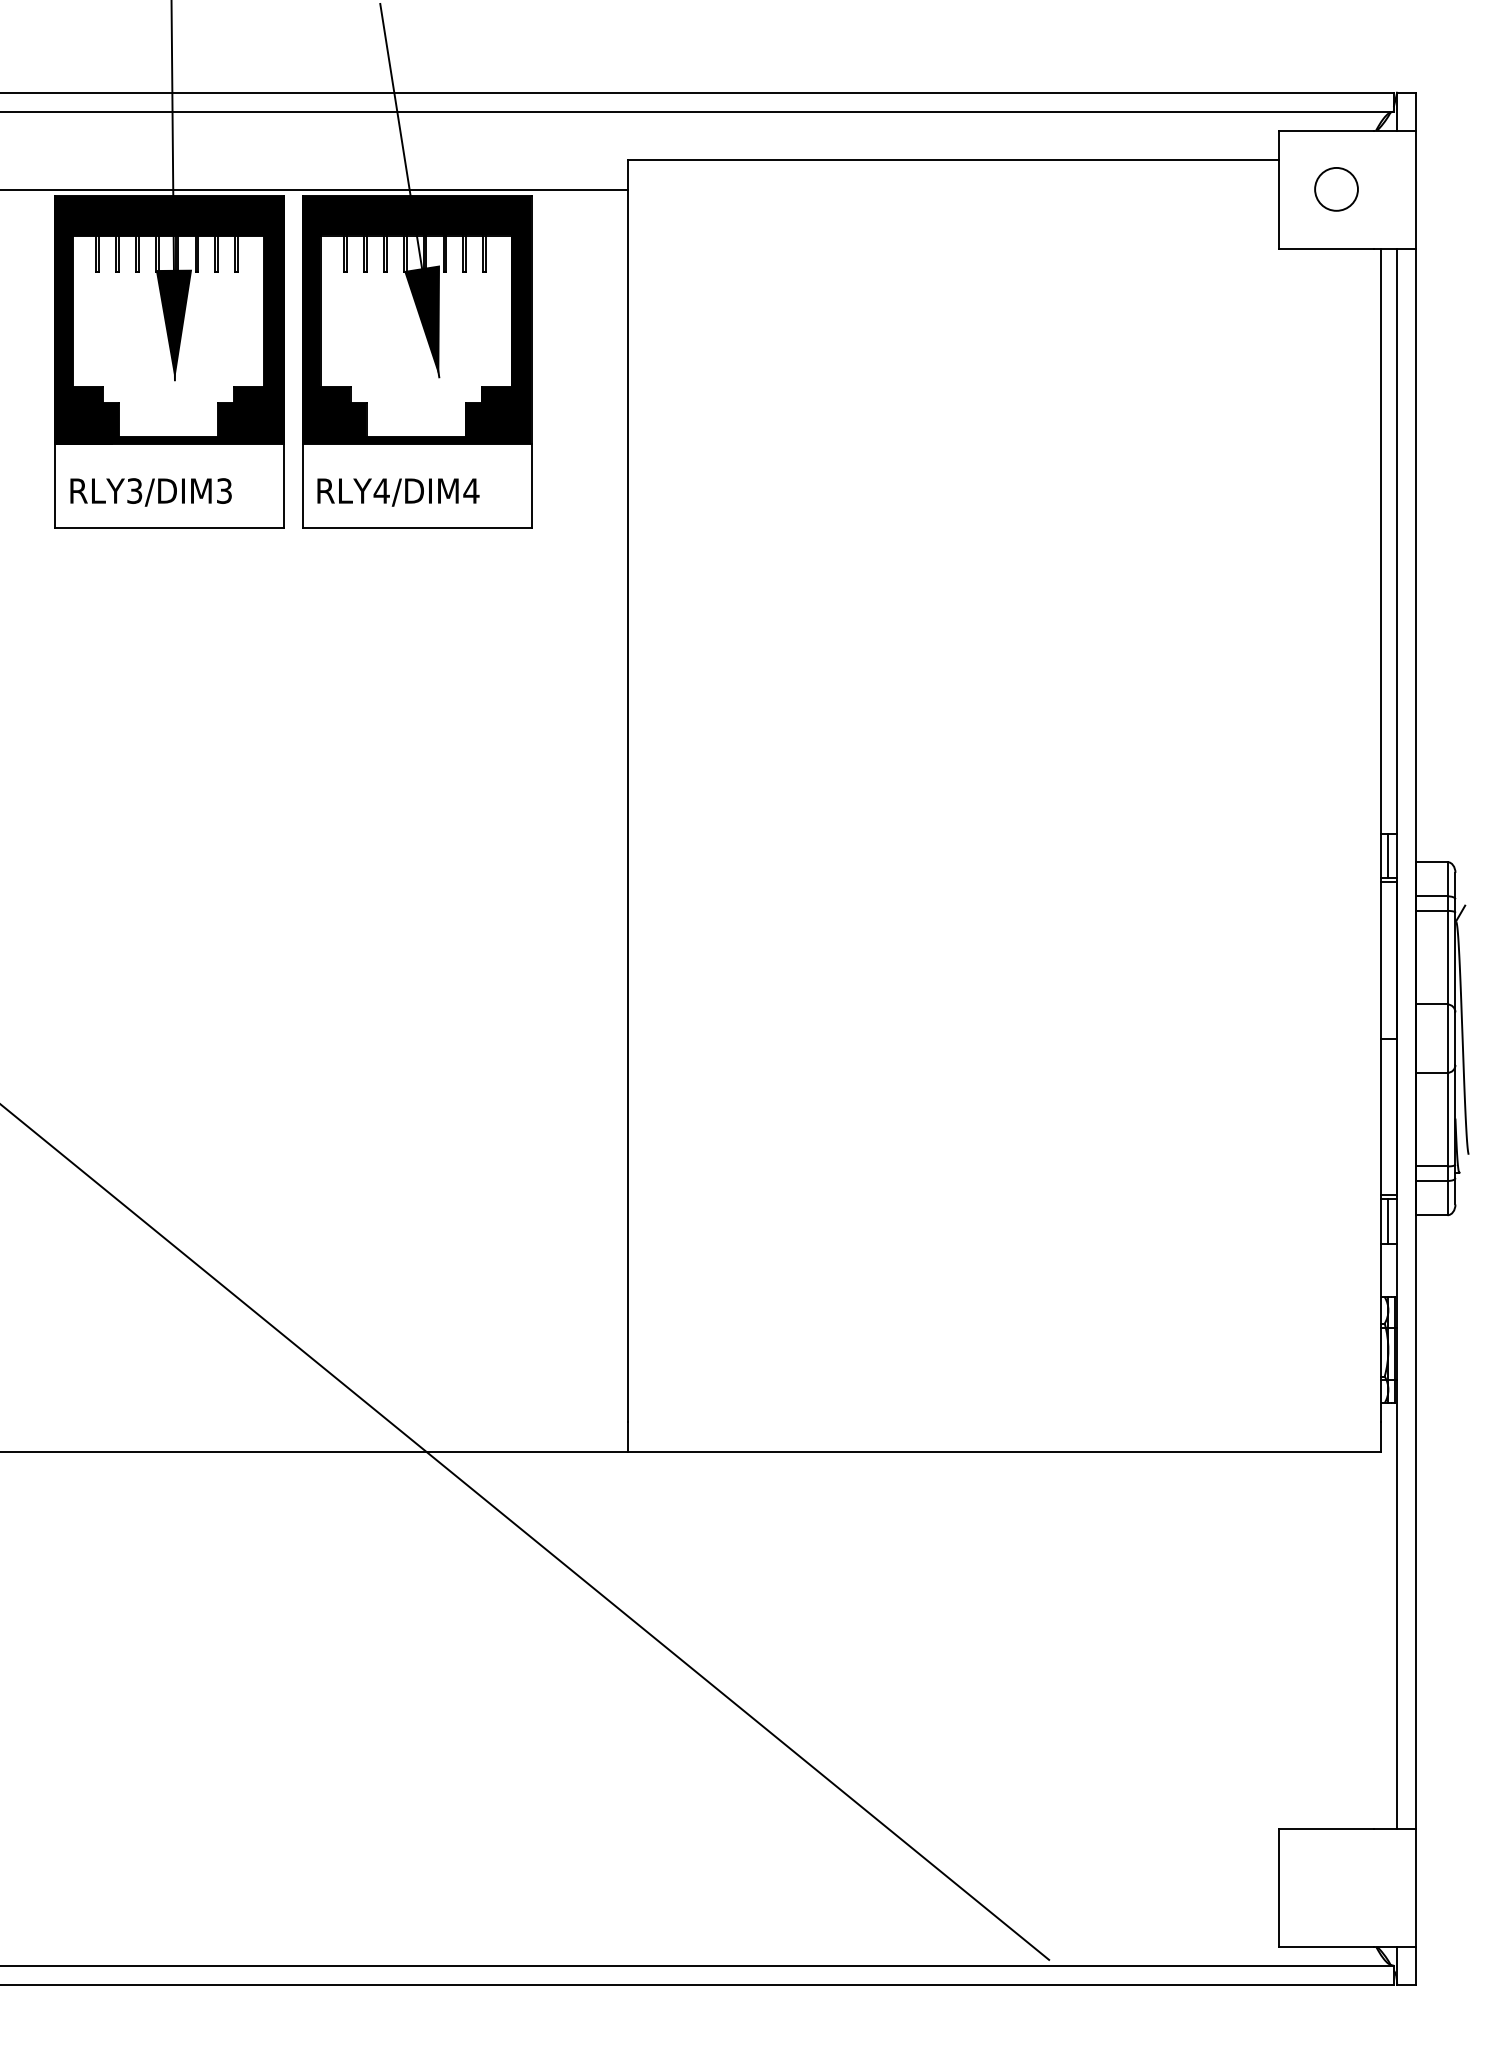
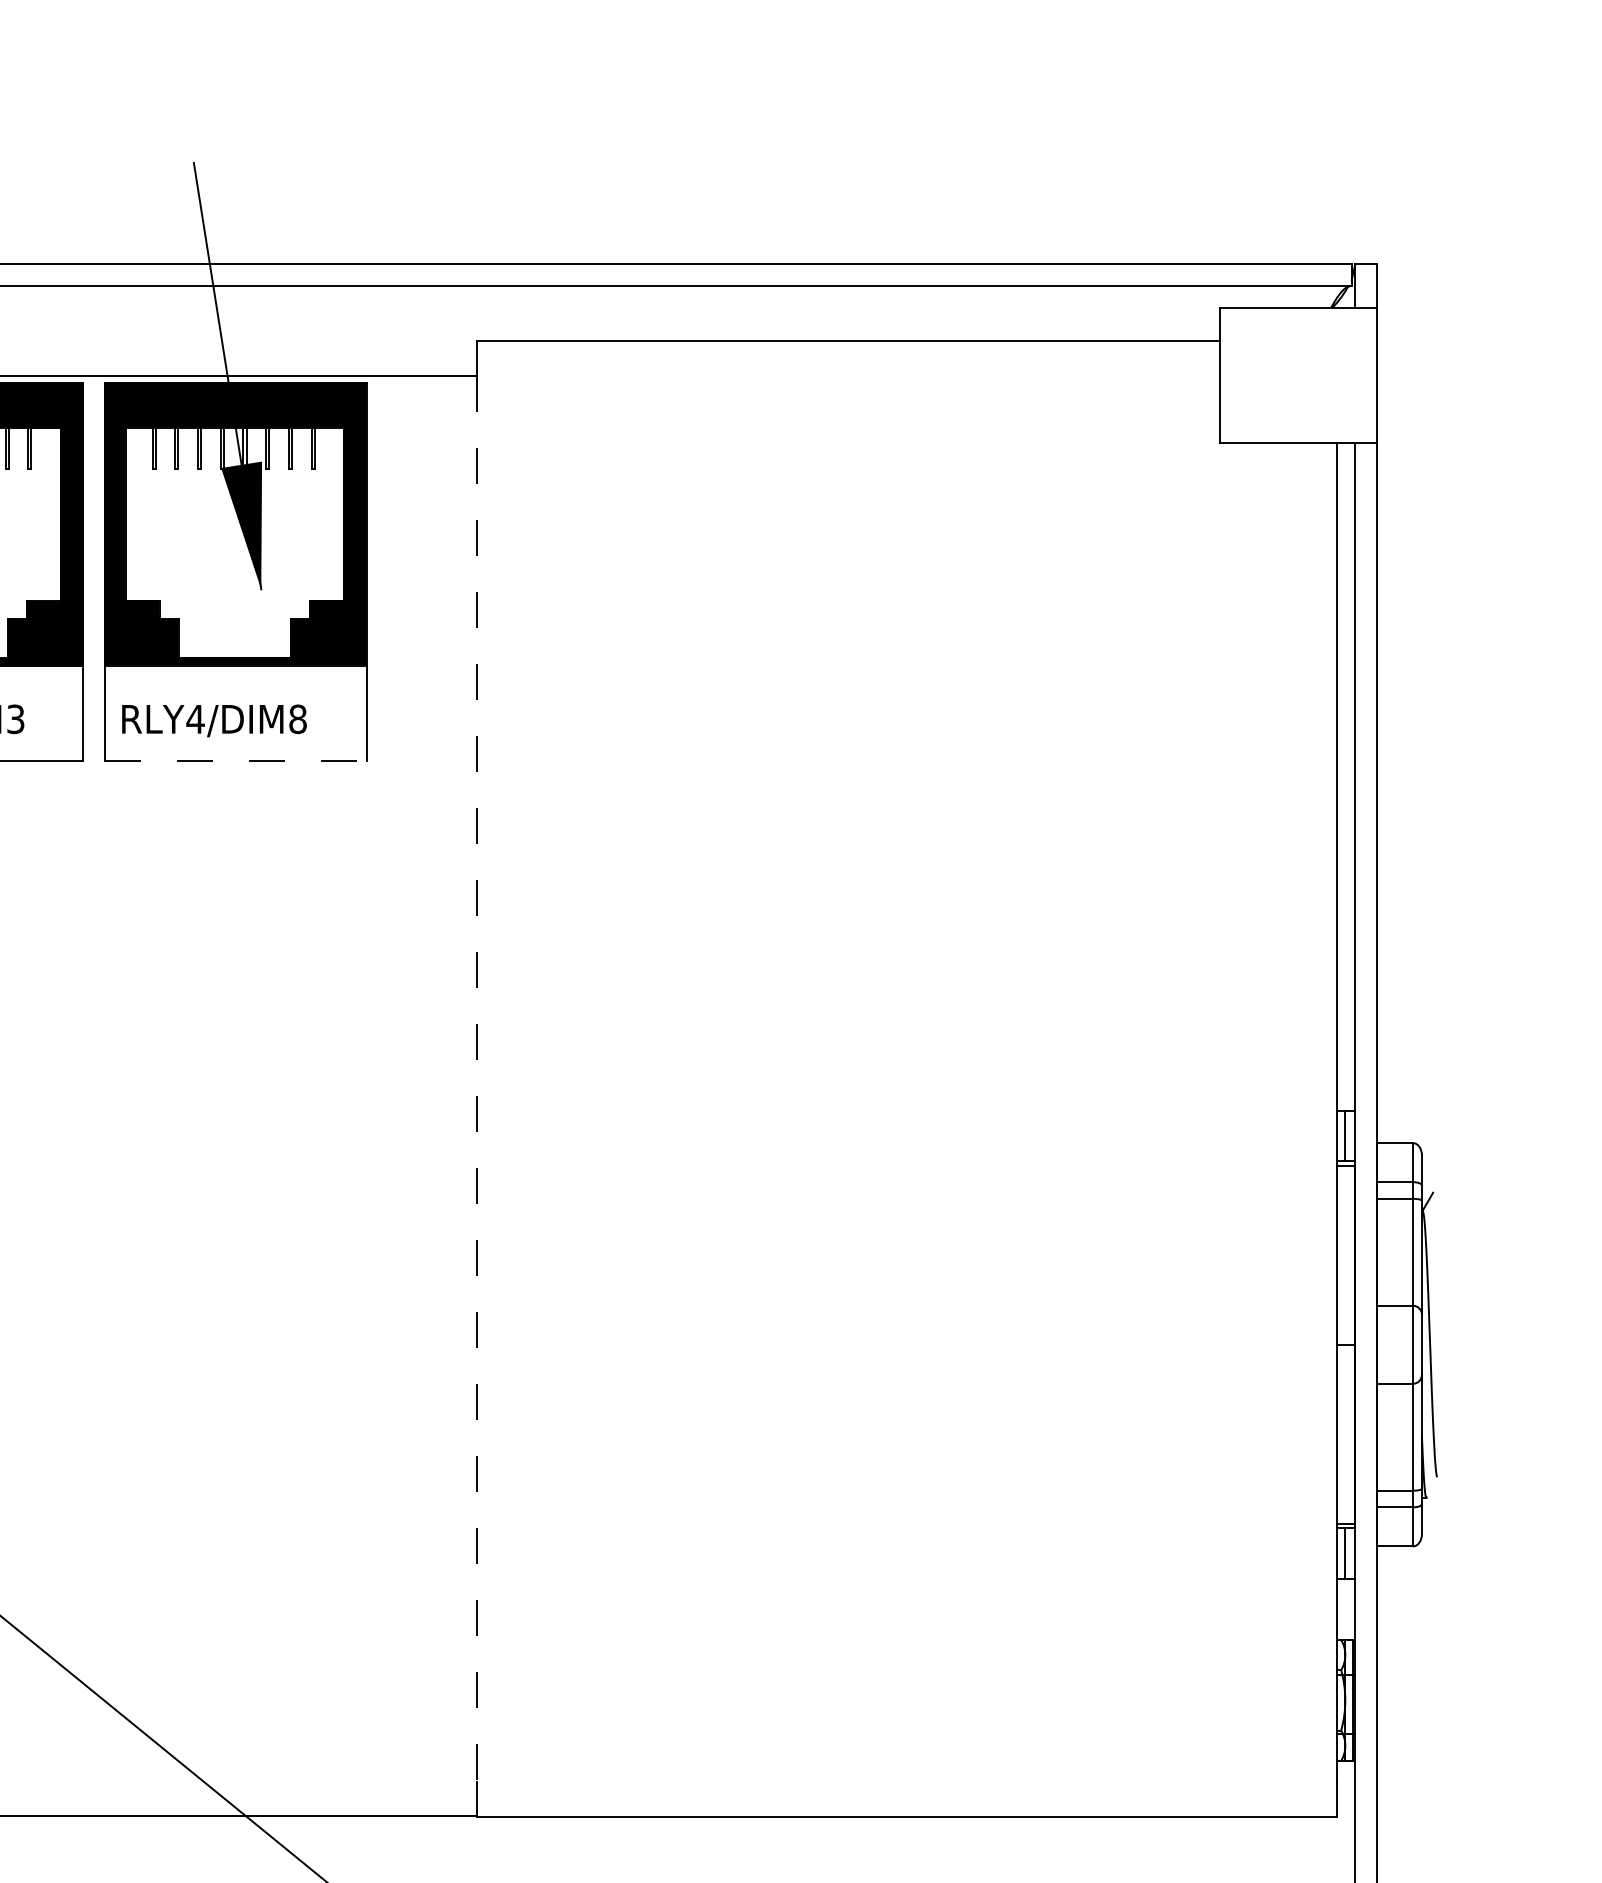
circle: (1336, 189) -> (1286, 374), removed
text: (471, 490) -> (298, 718), RLY4/DIM4 -> RLY4/DIM8
line: (417, 527) -> (236, 760), solid -> dashed
line: (627, 805) -> (476, 1078), solid -> dashed

